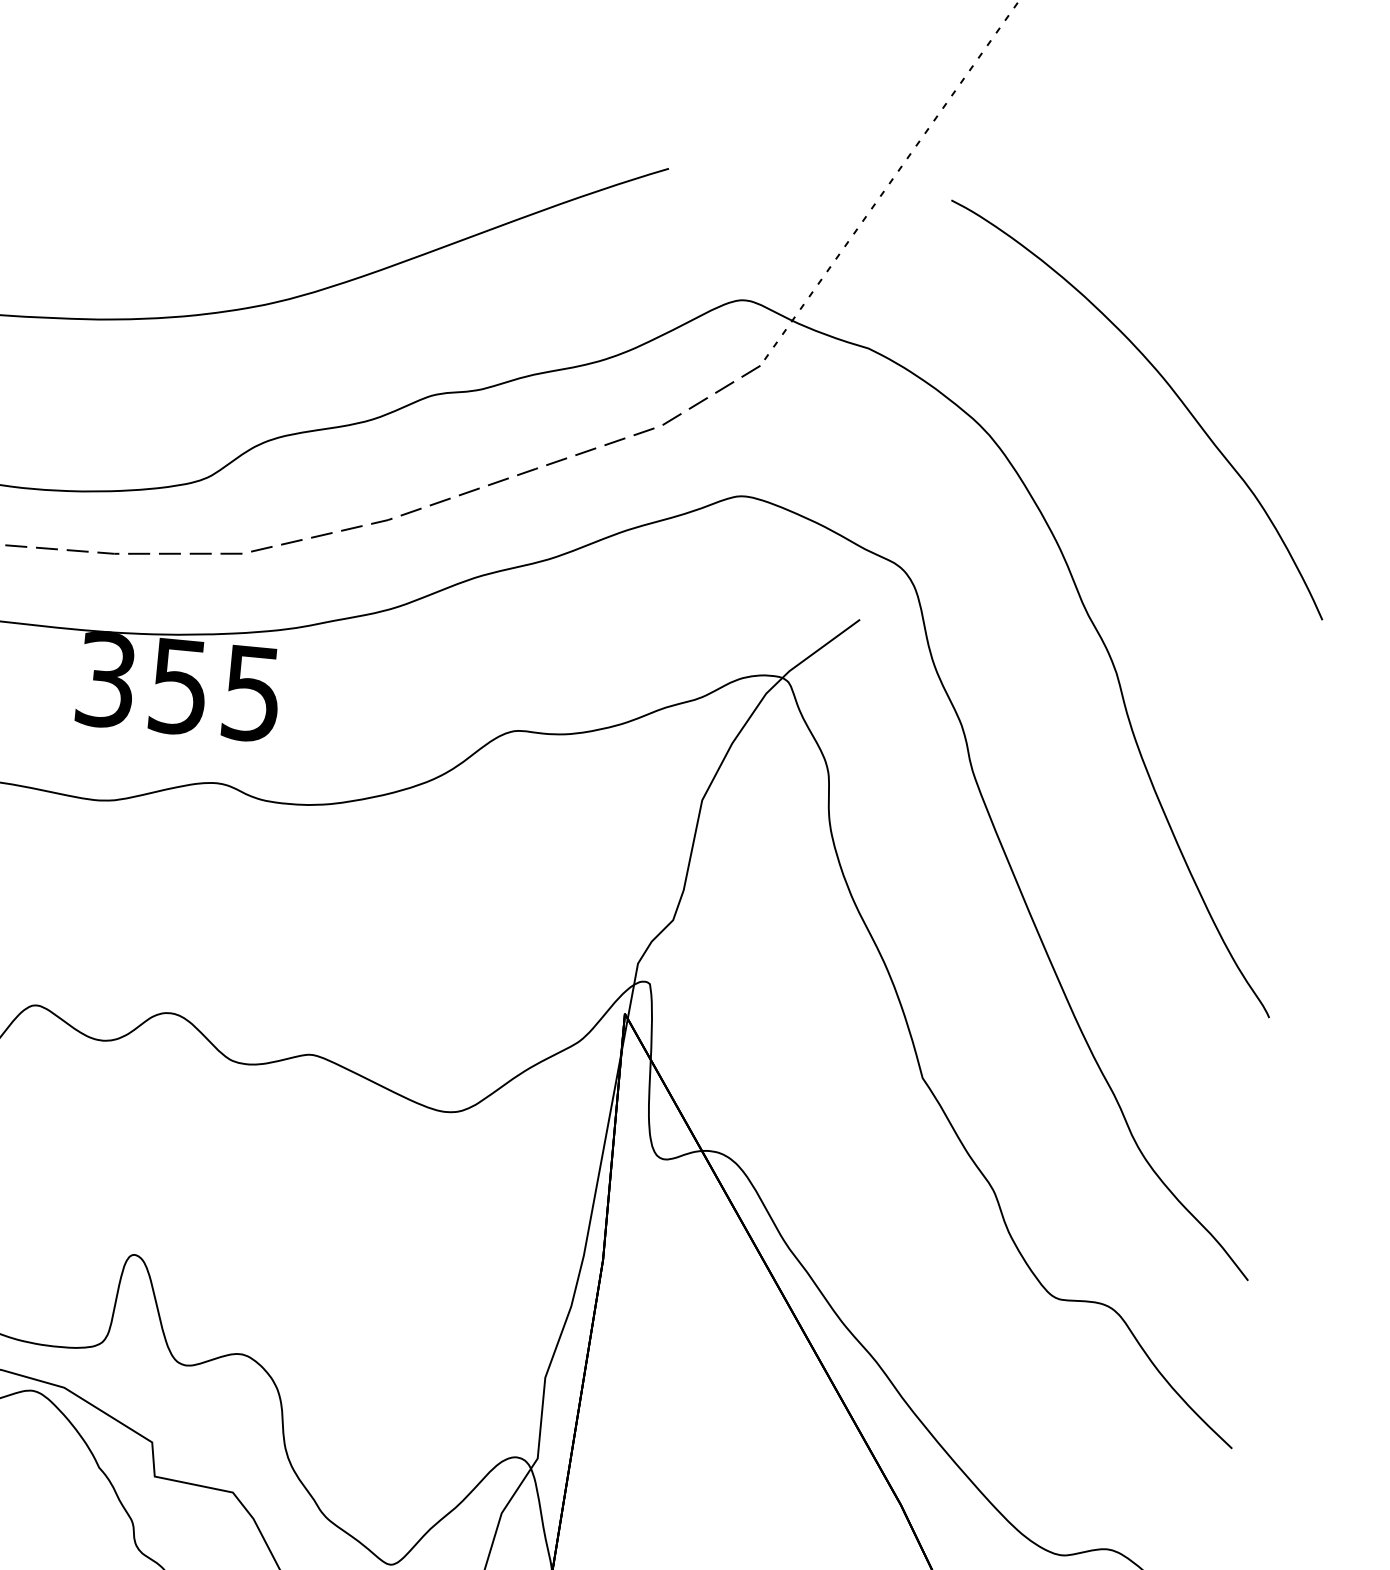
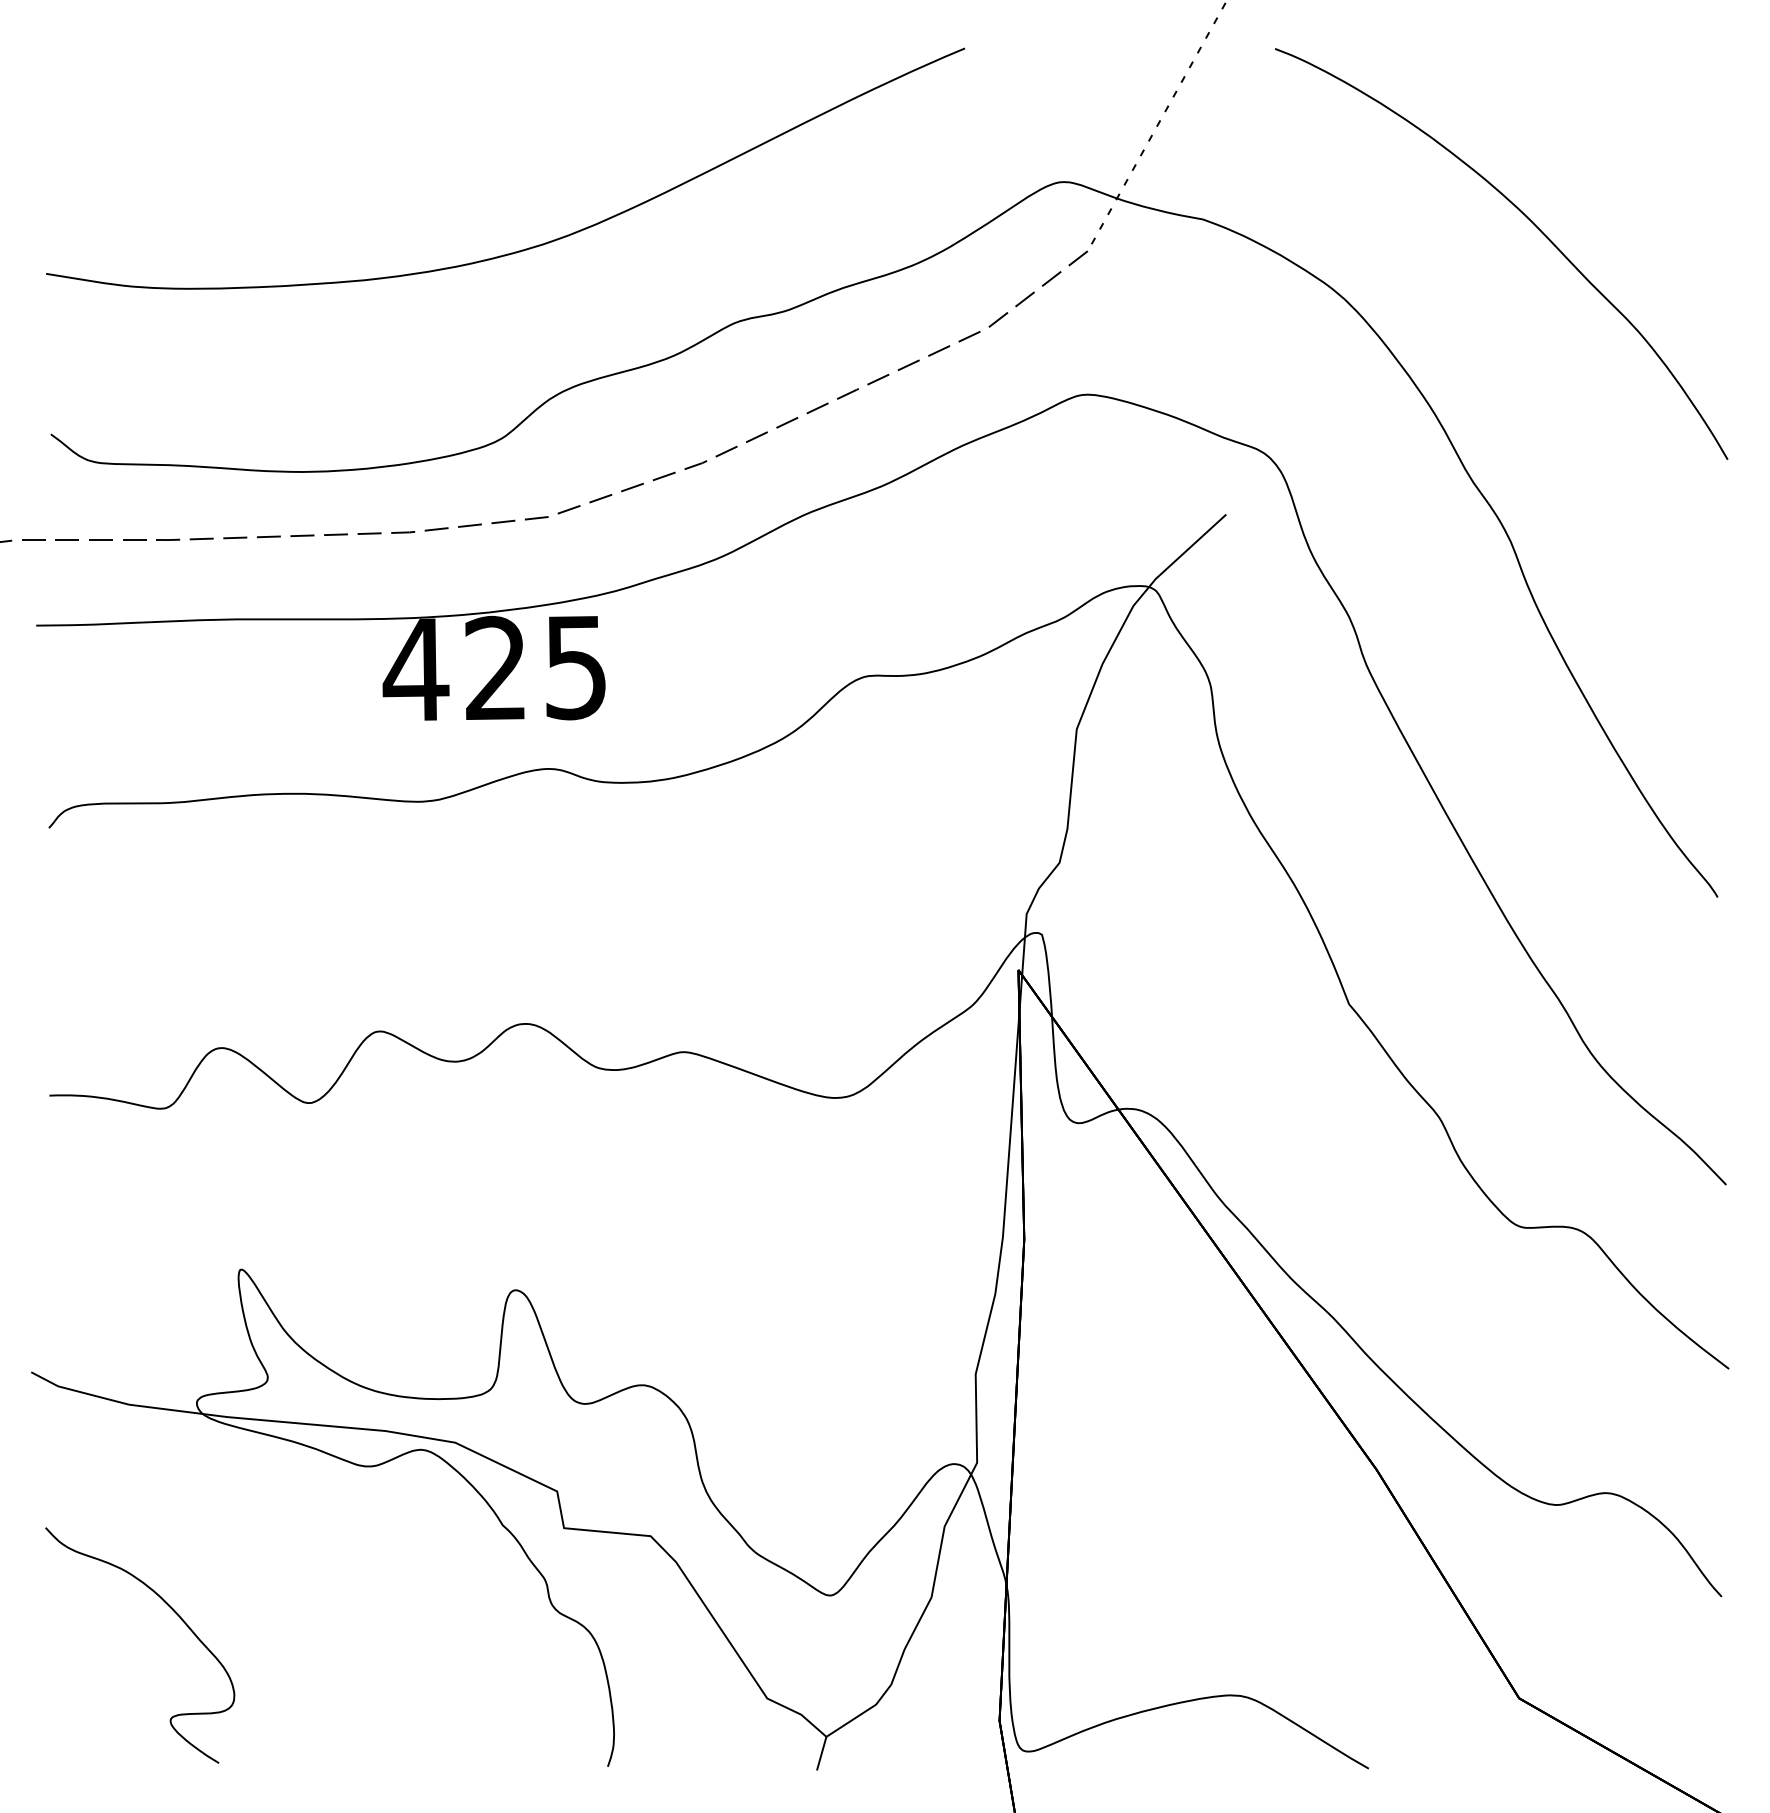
text: (140, 682) -> (453, 668), 355 -> 425

